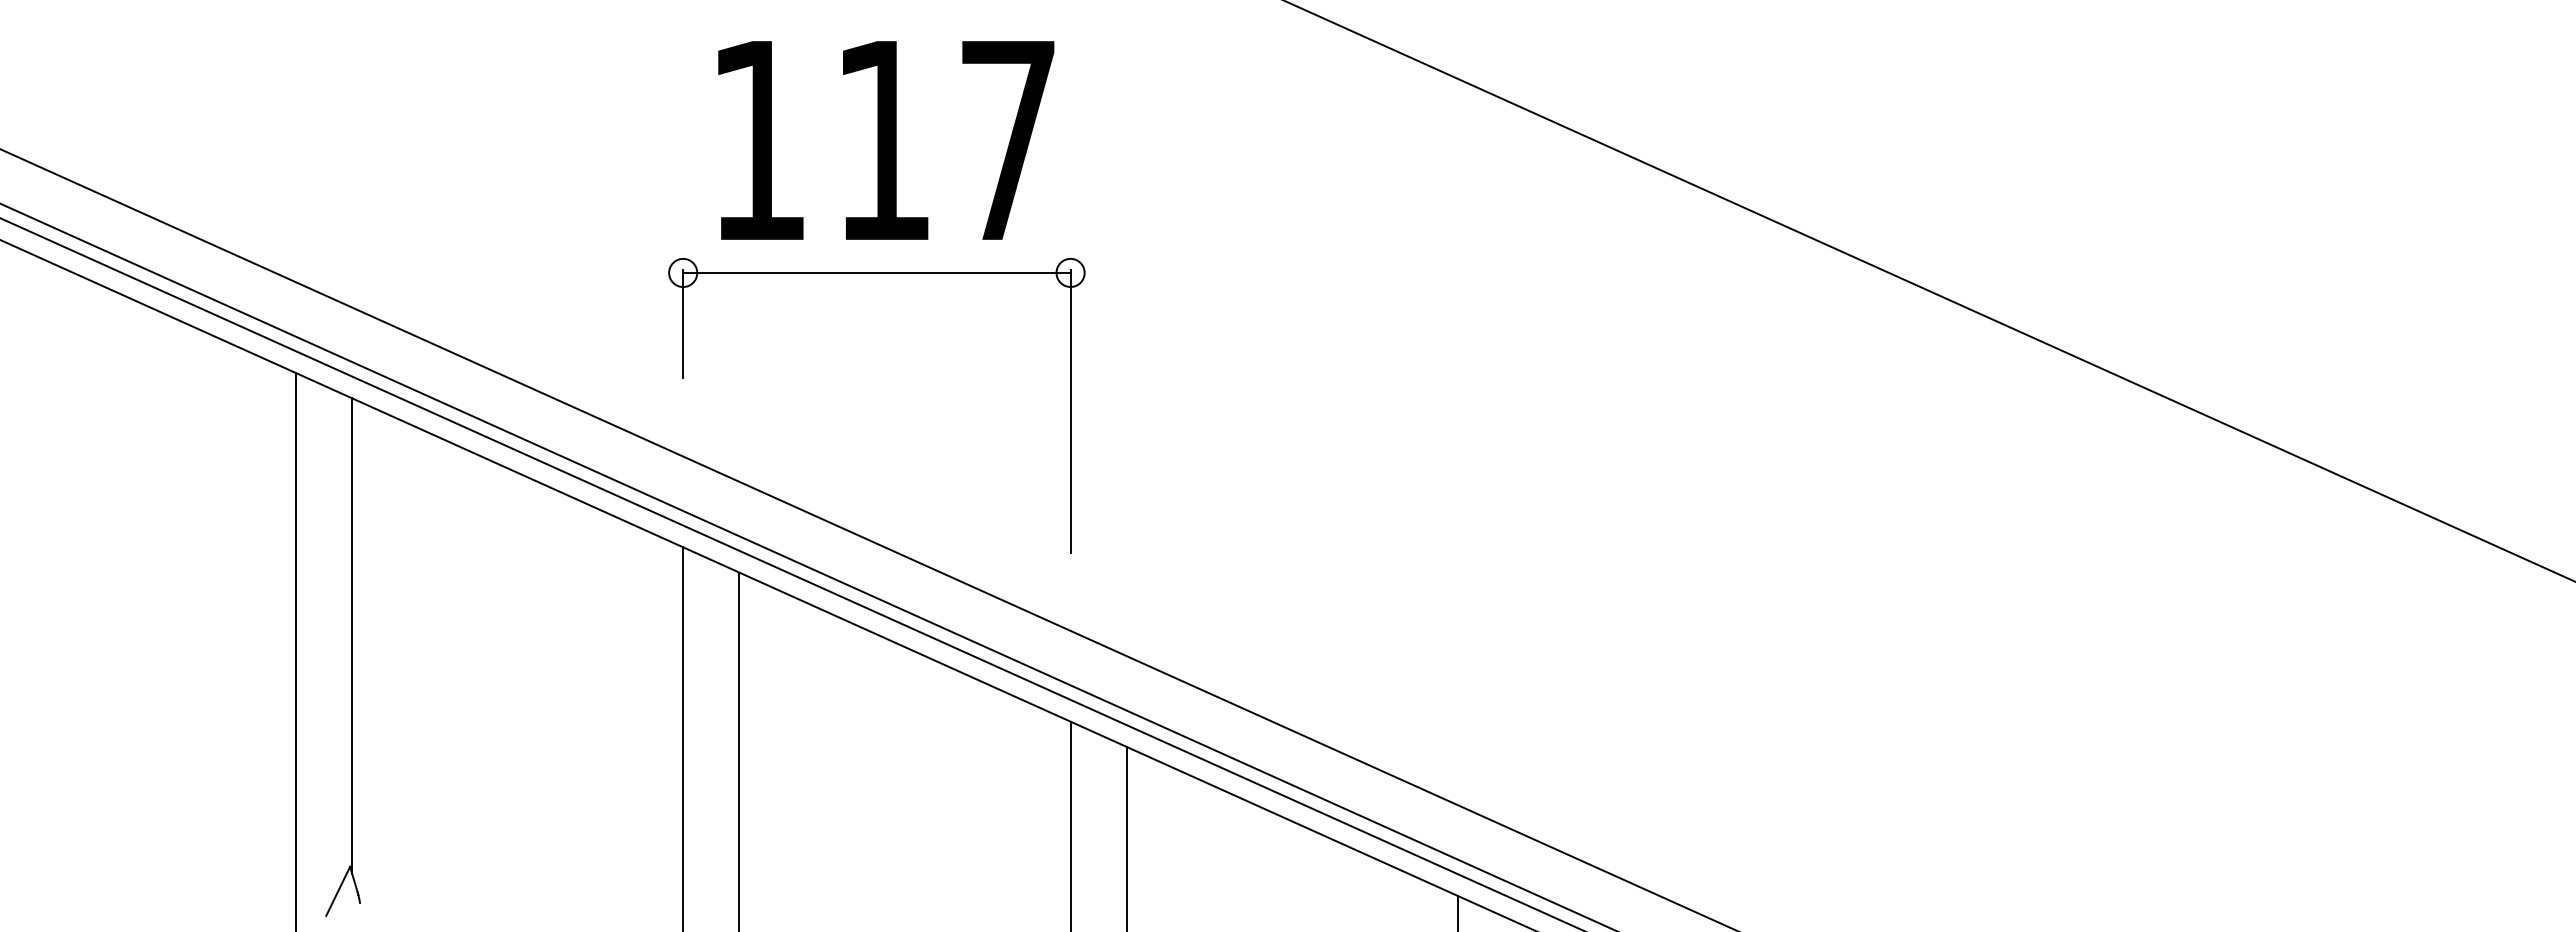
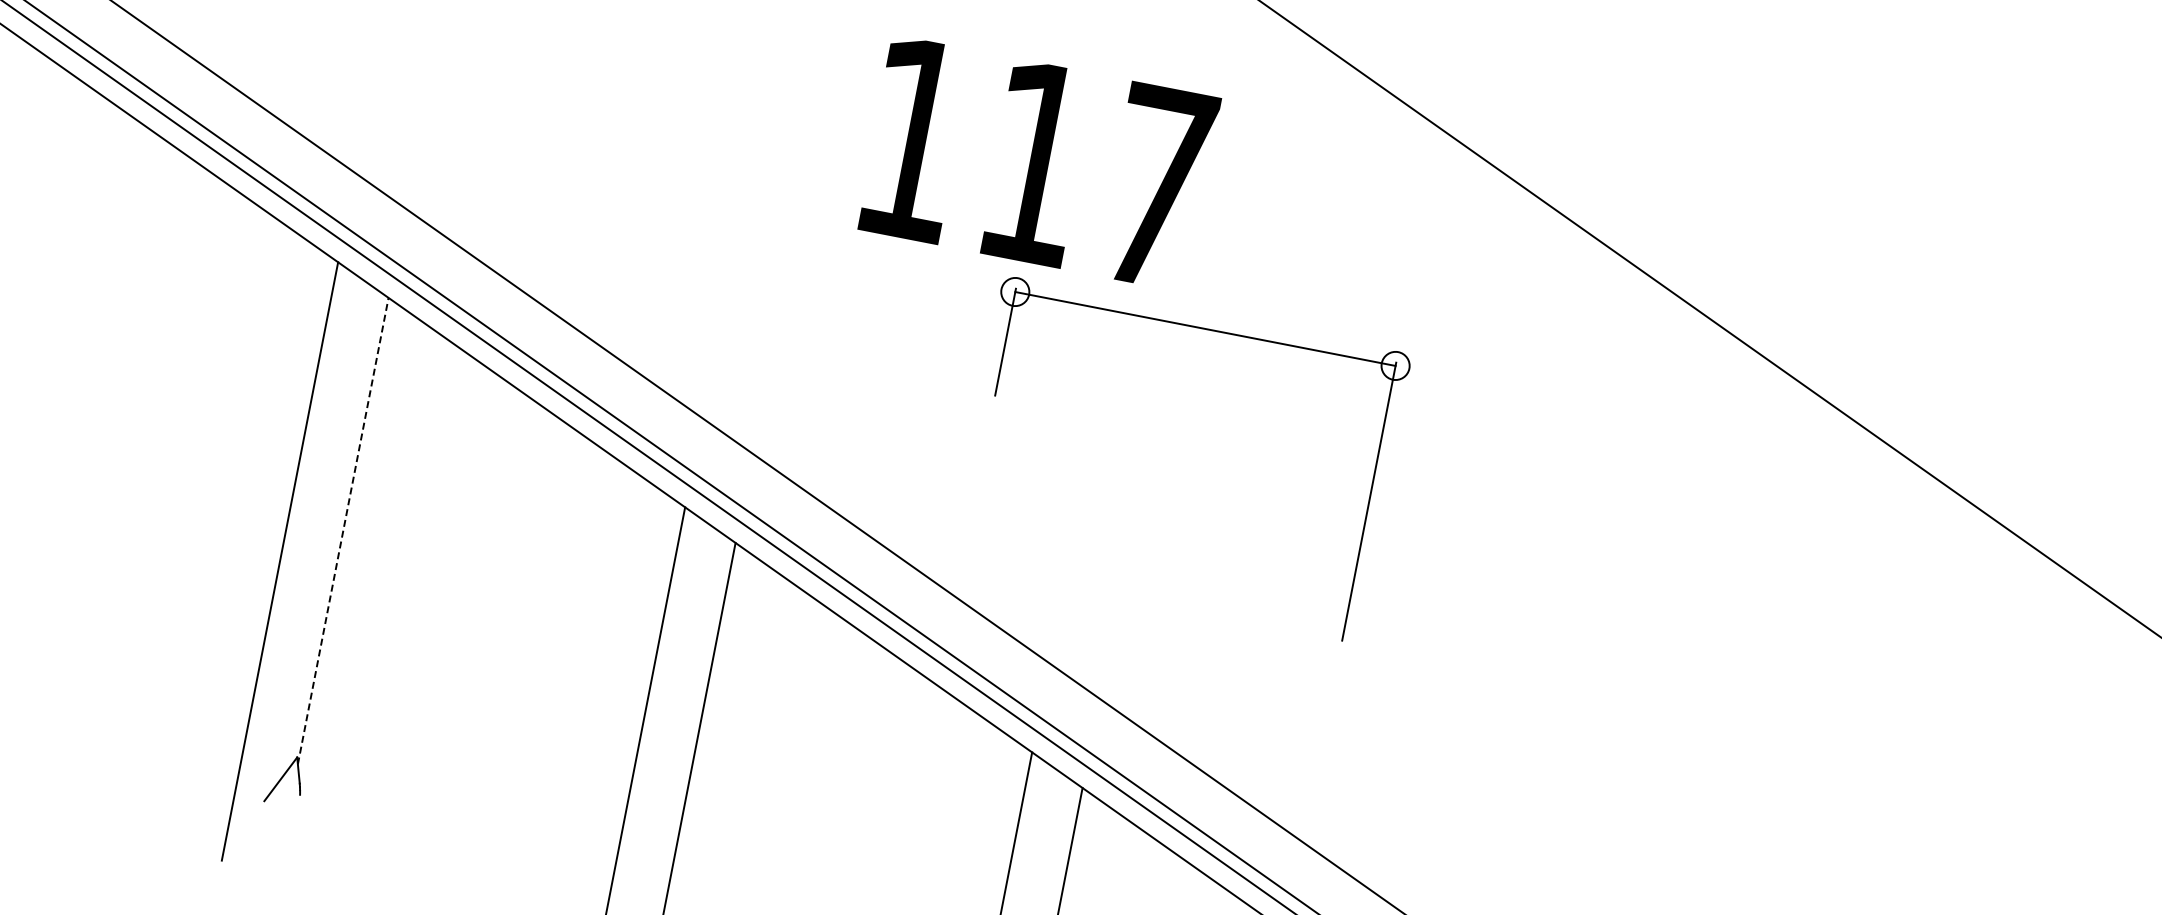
text: (886, 140) -> (1038, 163), moved
part: (876, 273) -> (1204, 329), moved
line: (352, 635) -> (343, 530), solid -> dashed

